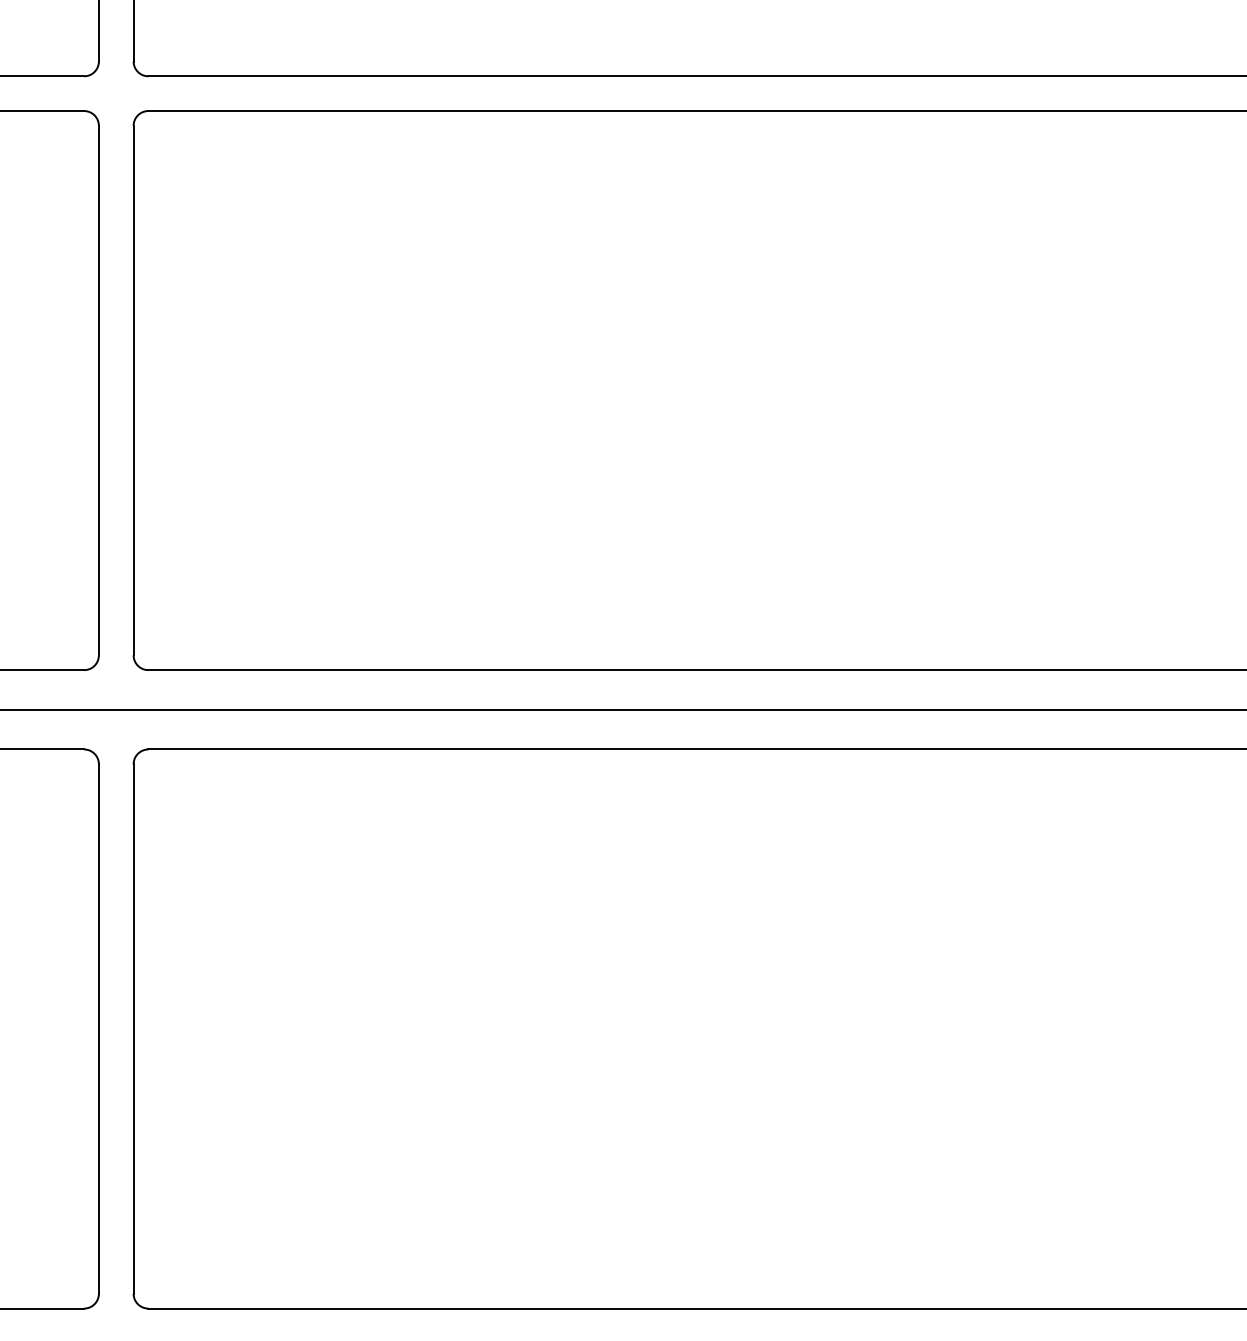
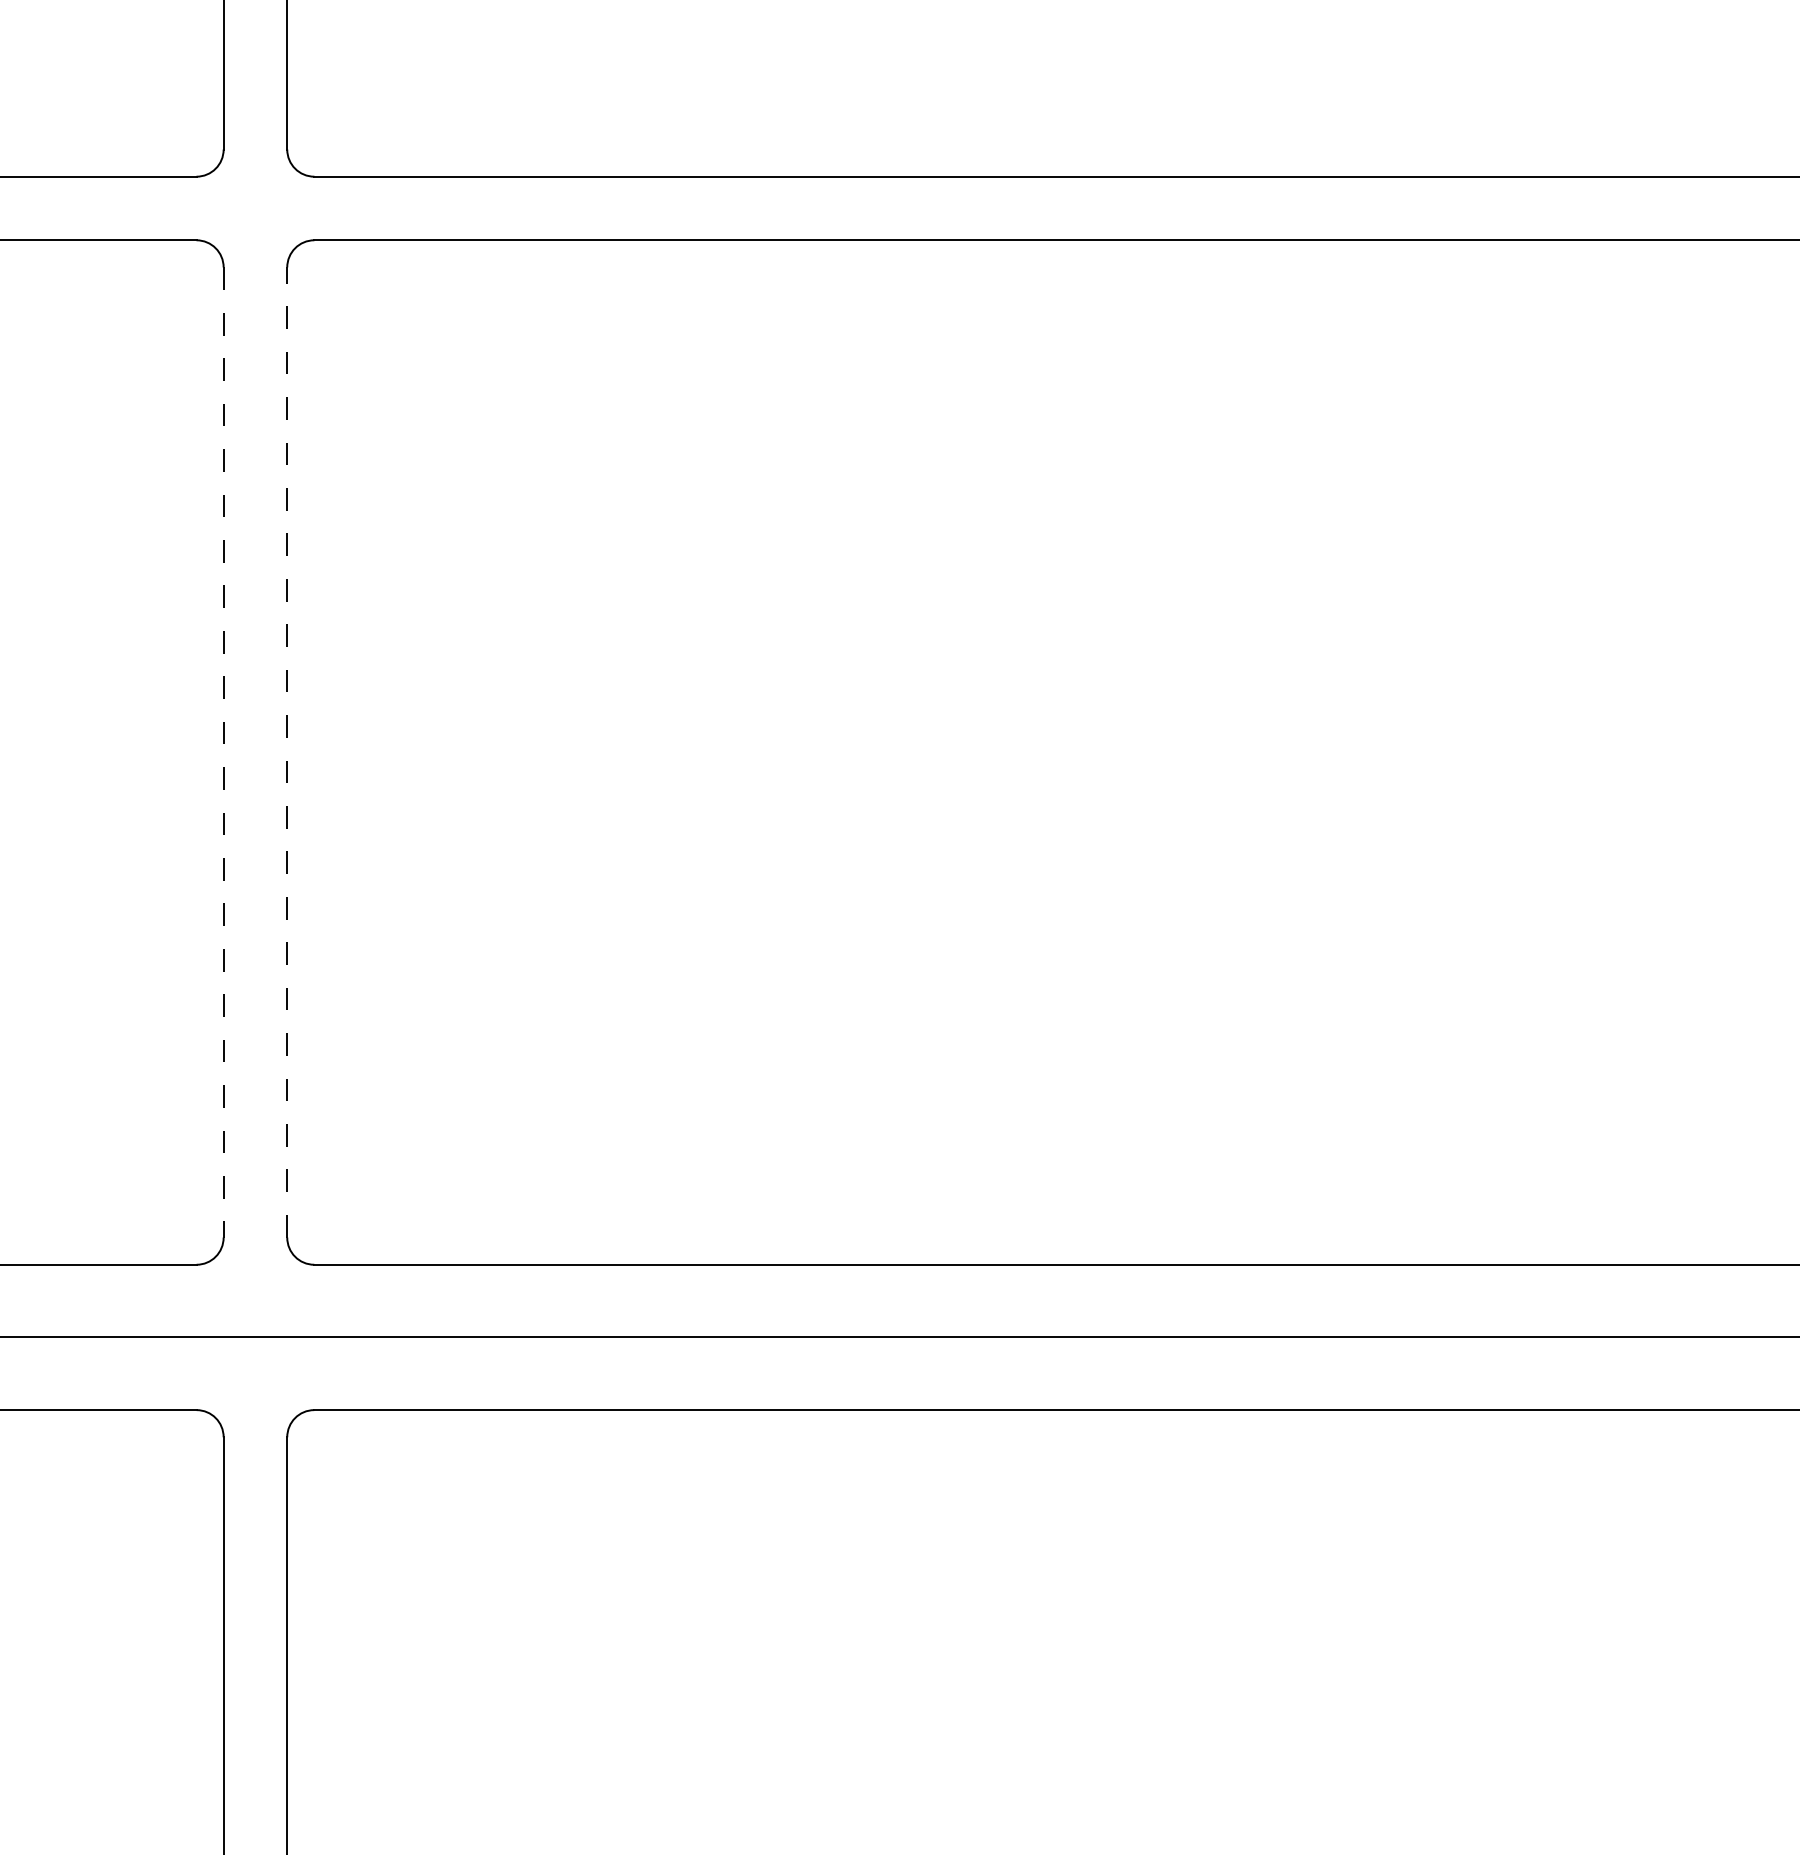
line: (98, 390) -> (222, 752), solid -> dashed
line: (133, 390) -> (287, 752), solid -> dashed

